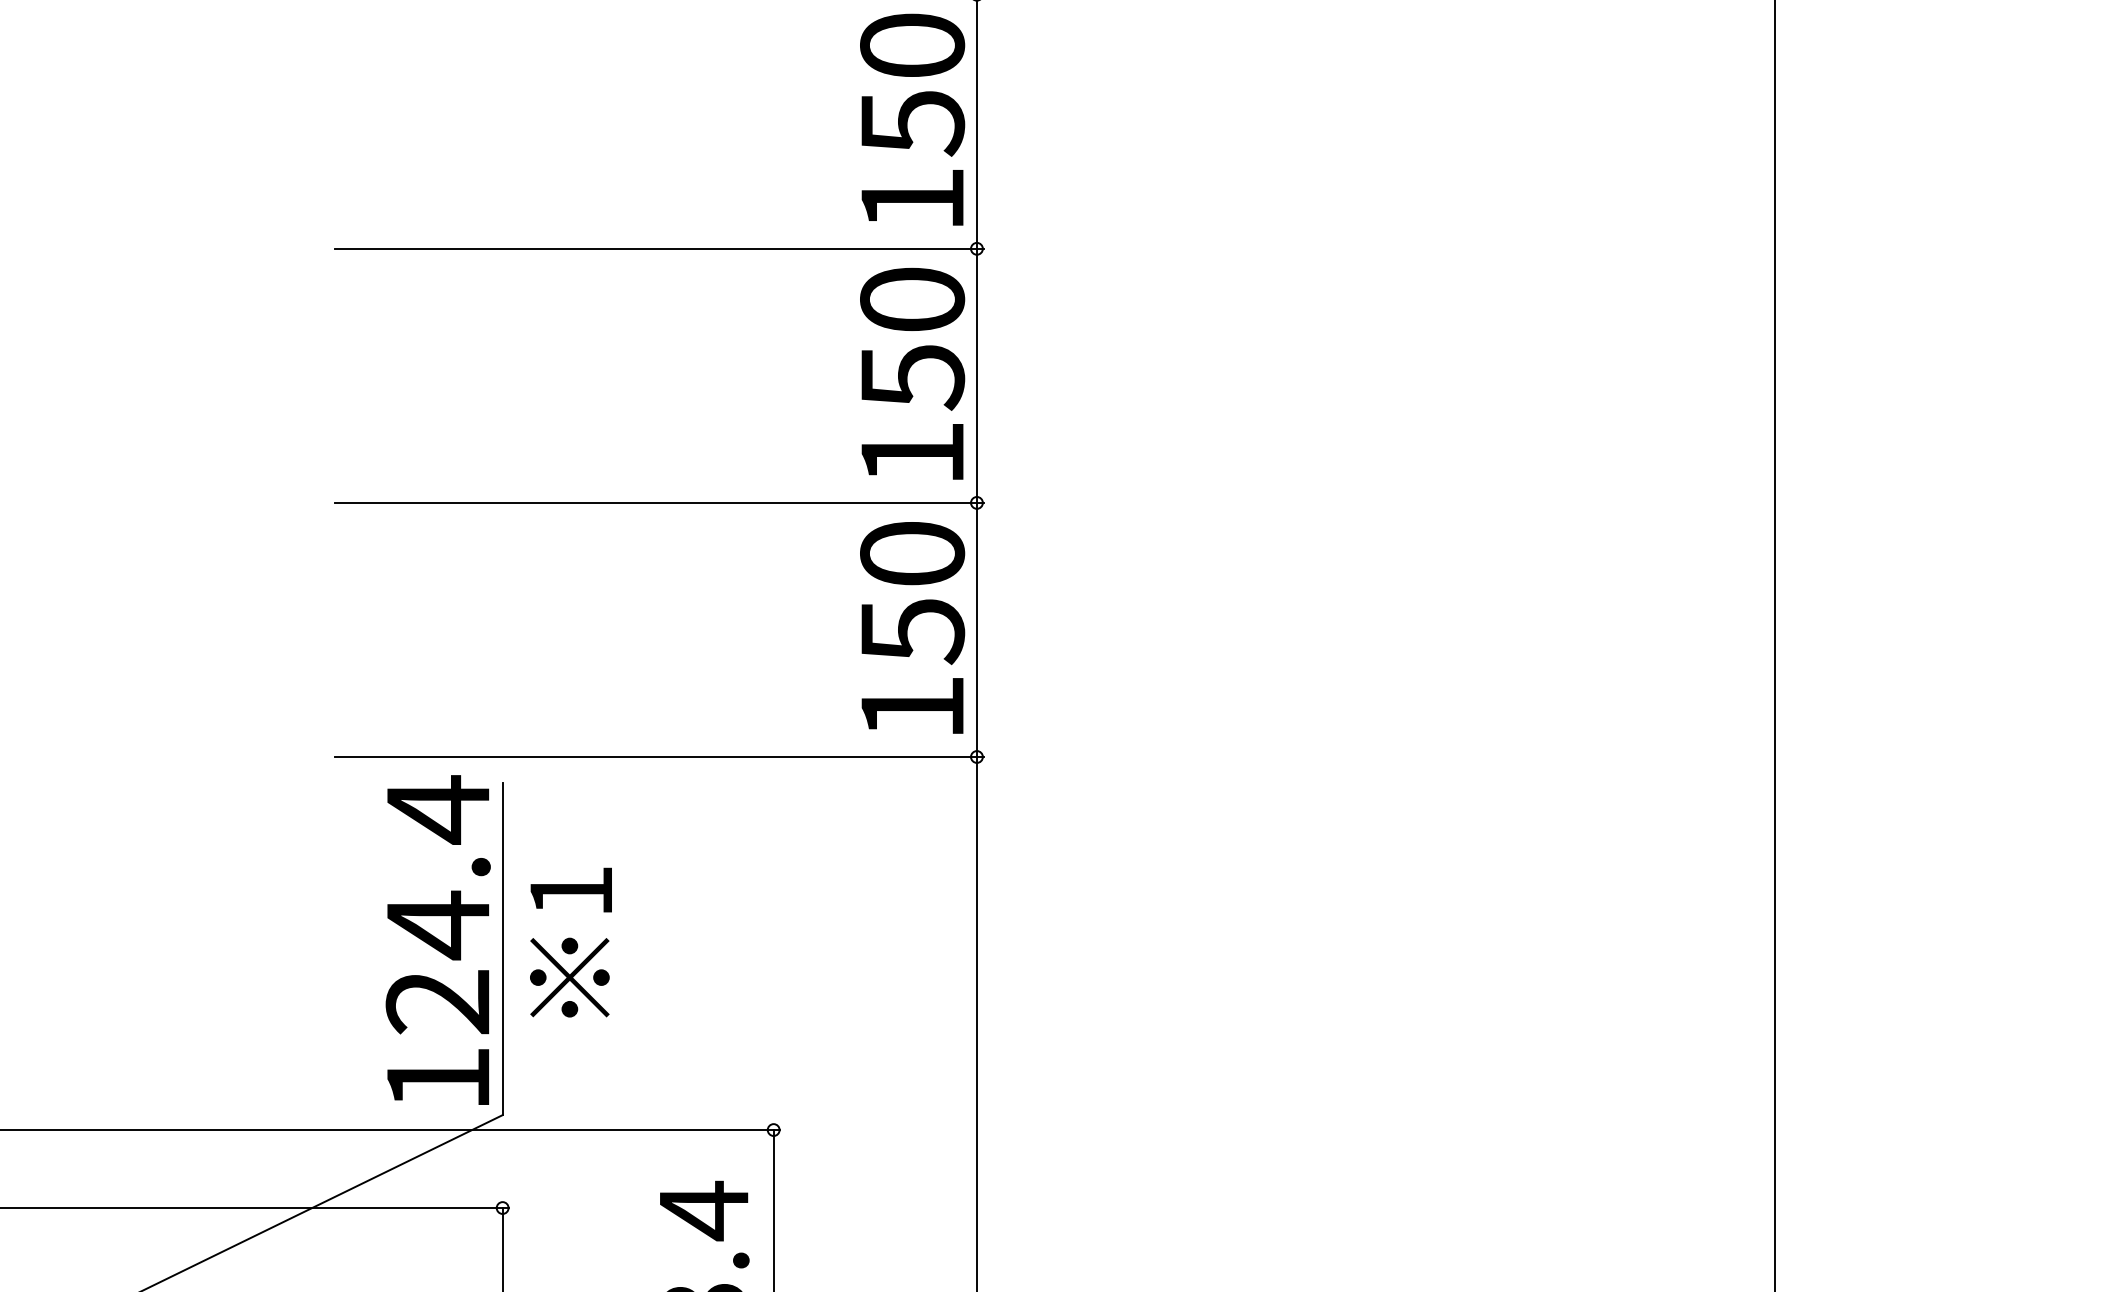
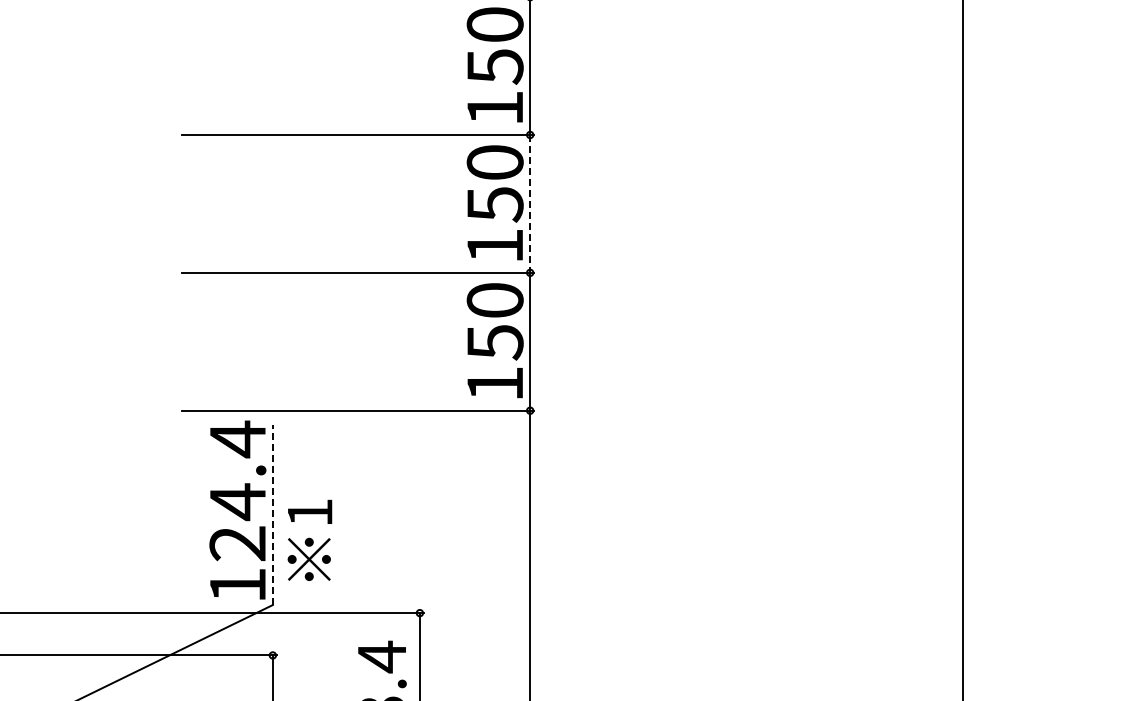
line: (977, 375) -> (530, 203), solid -> dashed
text: (570, 940) -> (309, 539), moved
line: (502, 948) -> (272, 514), solid -> dashed

